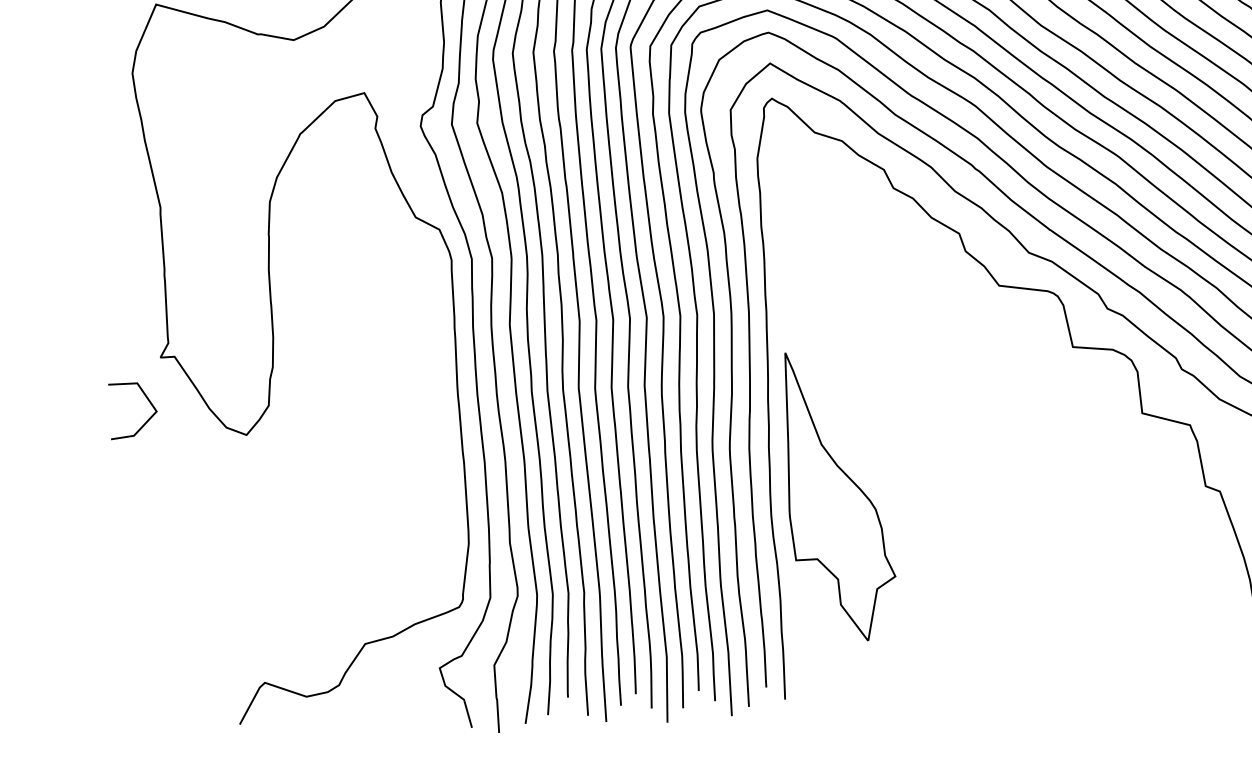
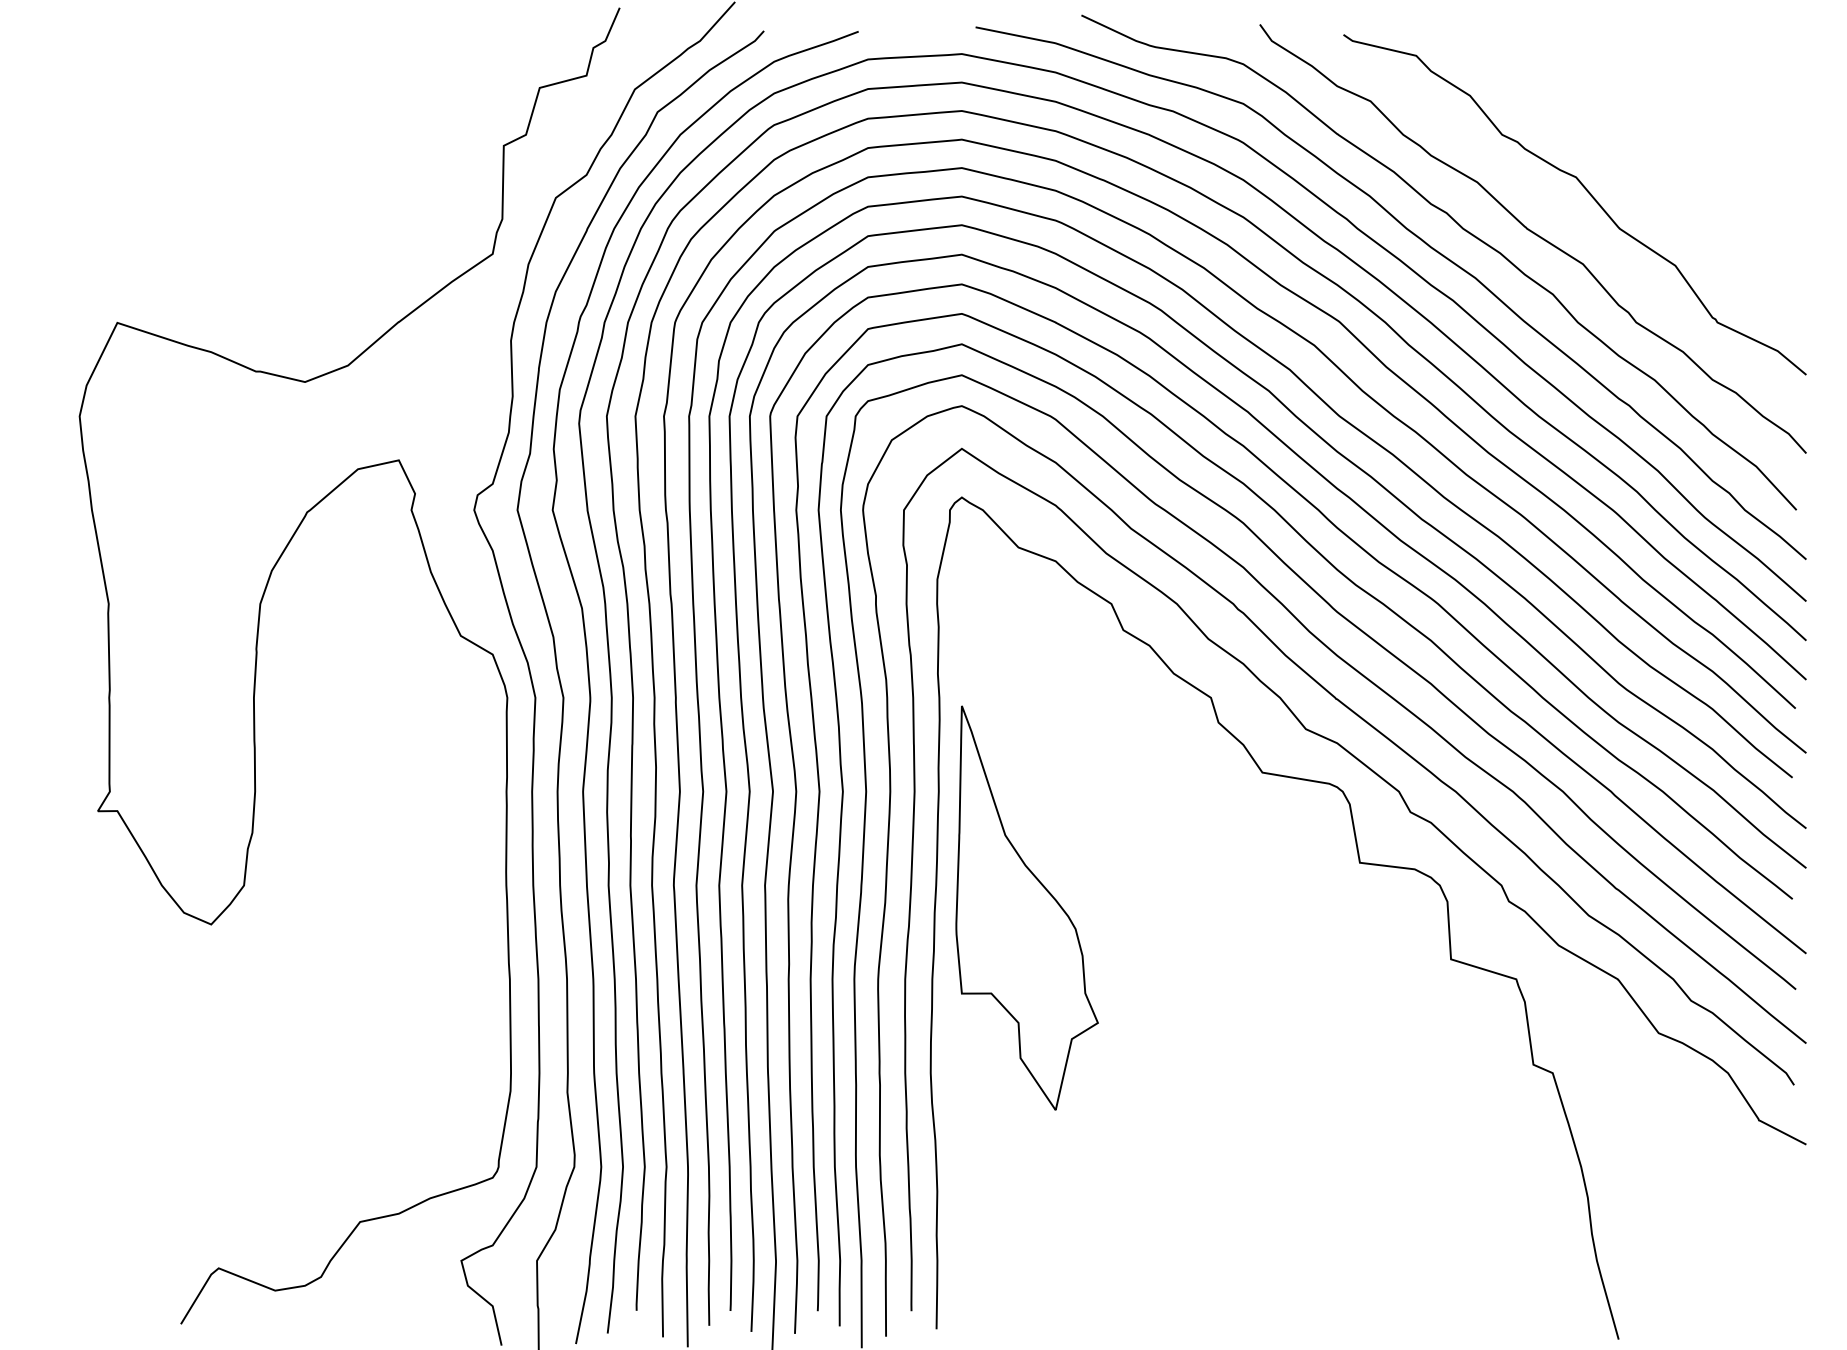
line: (146, 421) -> (73, 898), removed
part: (839, 495) -> (1026, 907), moved

